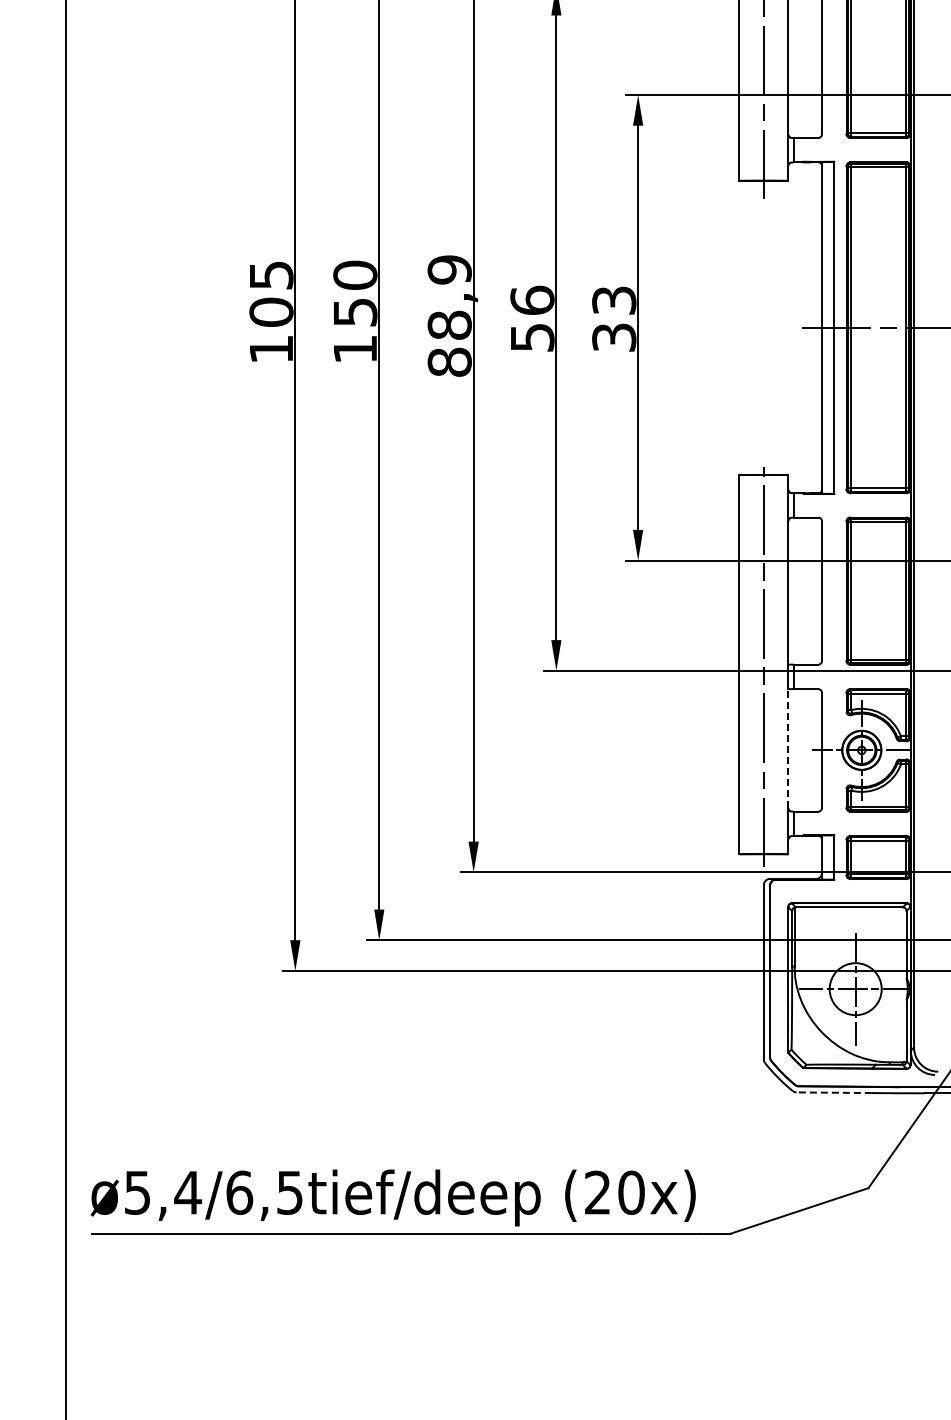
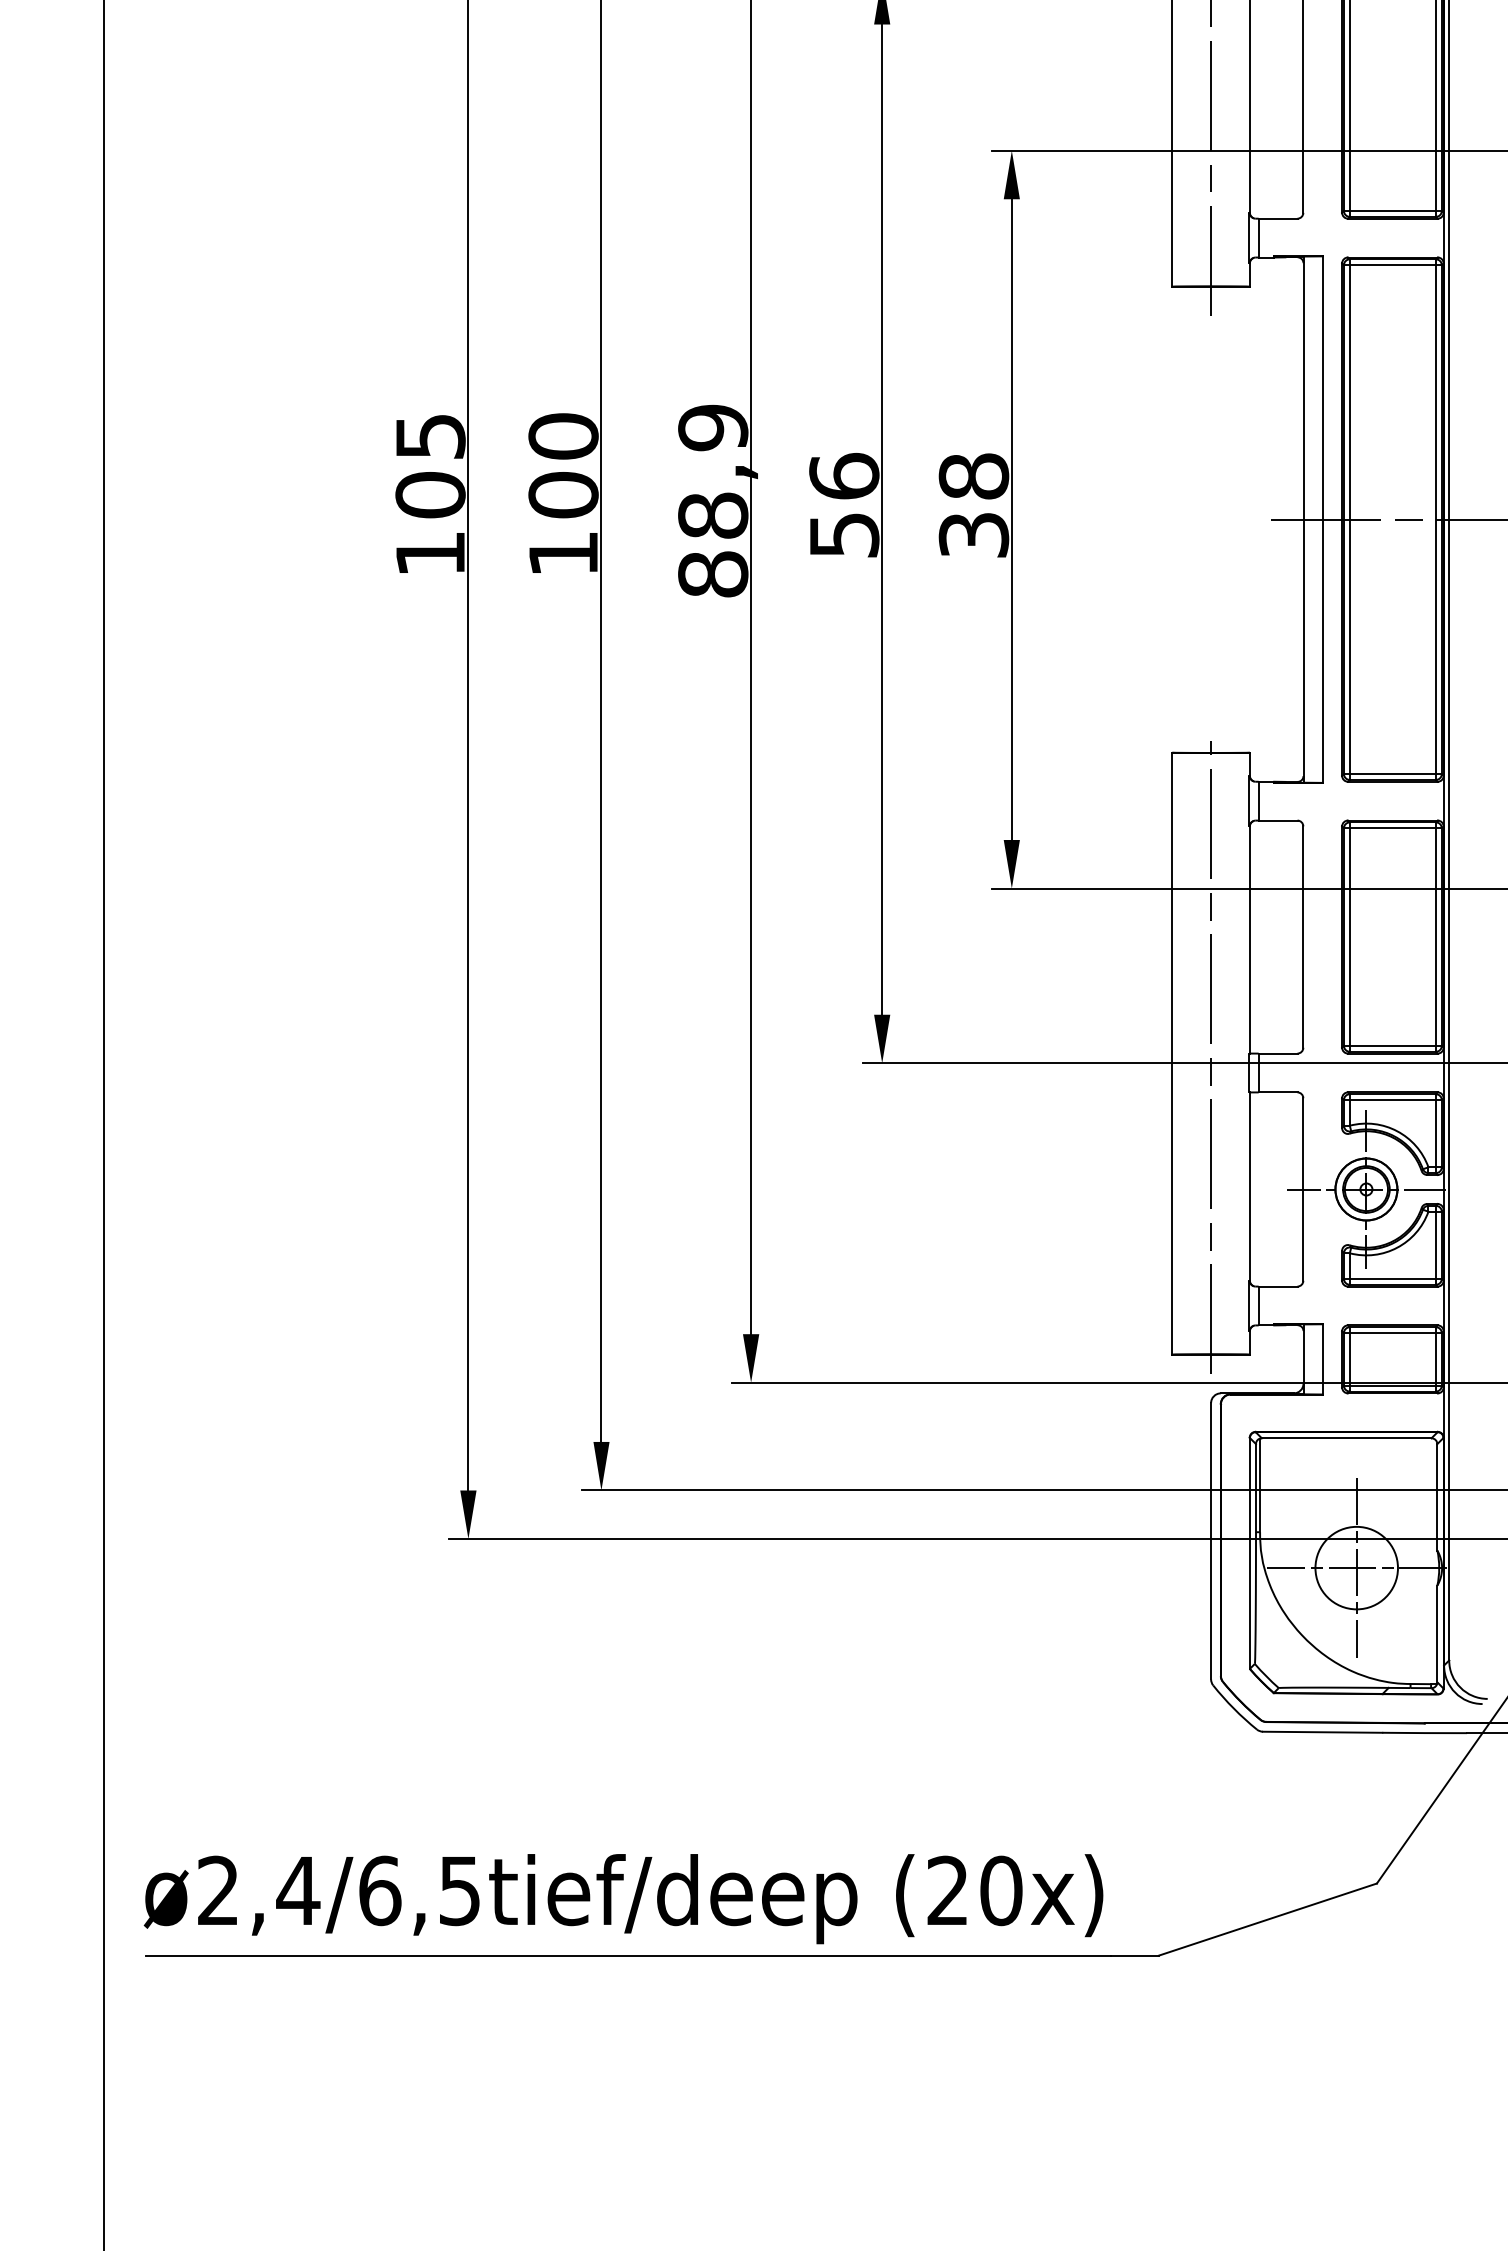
text: (614, 300) -> (974, 476), 33 -> 38
text: (355, 311) -> (563, 493), 150 -> 100
line: (788, 748) -> (1250, 1186), dashed -> solid
line: (834, 1092) -> (1323, 1731), dashed -> solid
text: (136, 1192) -> (216, 1890), ø5,4/6,5tief/deep -> ø2,4/6,5tief/deep

